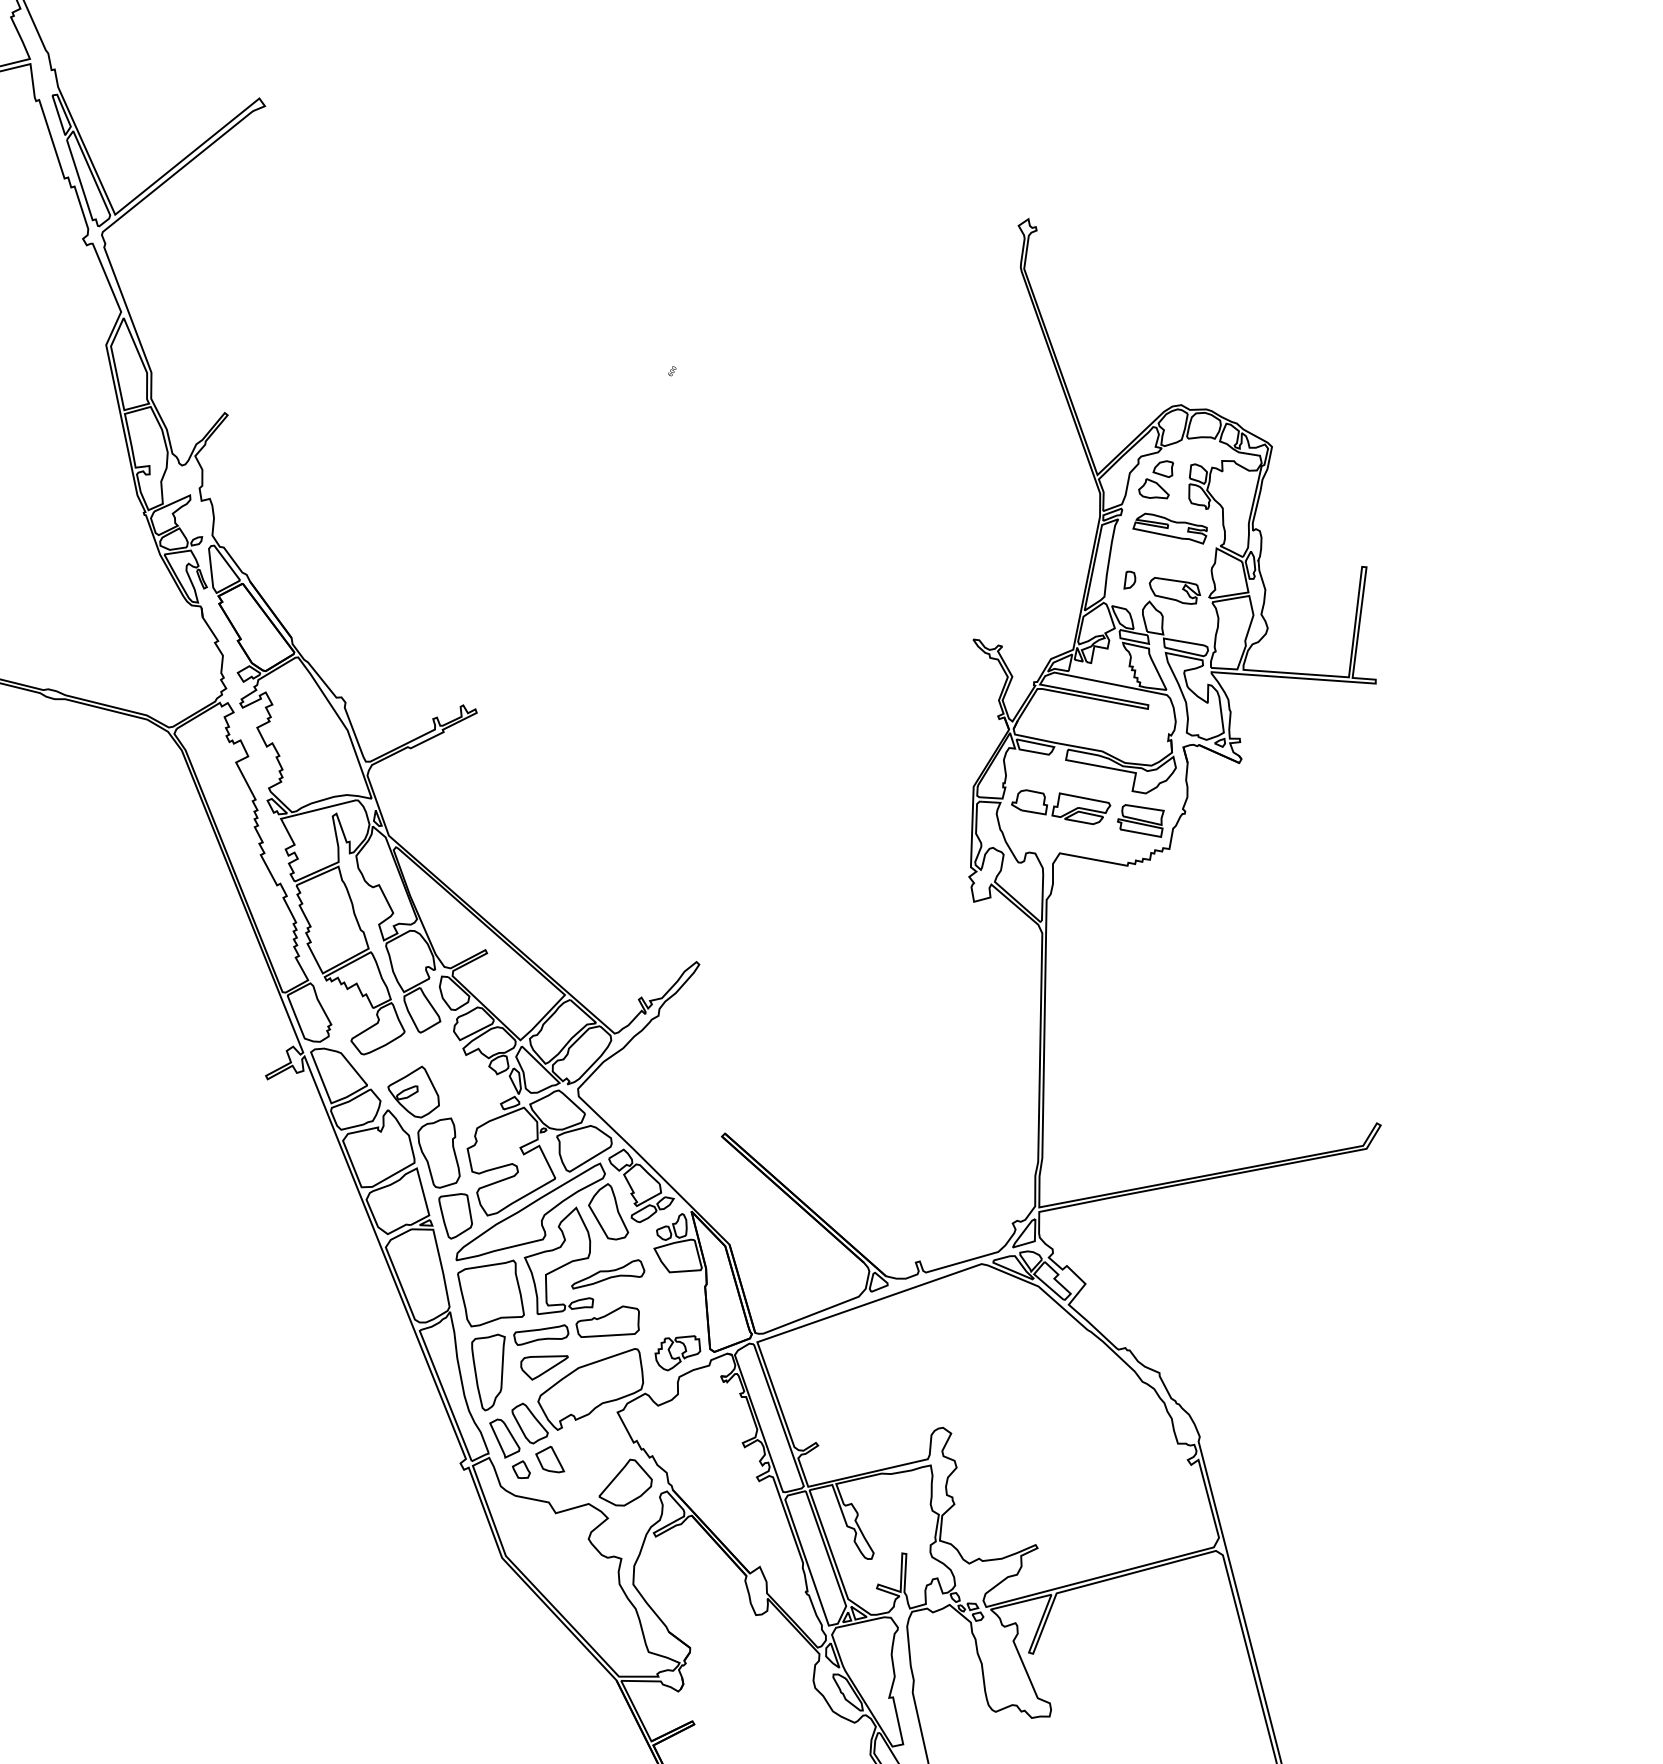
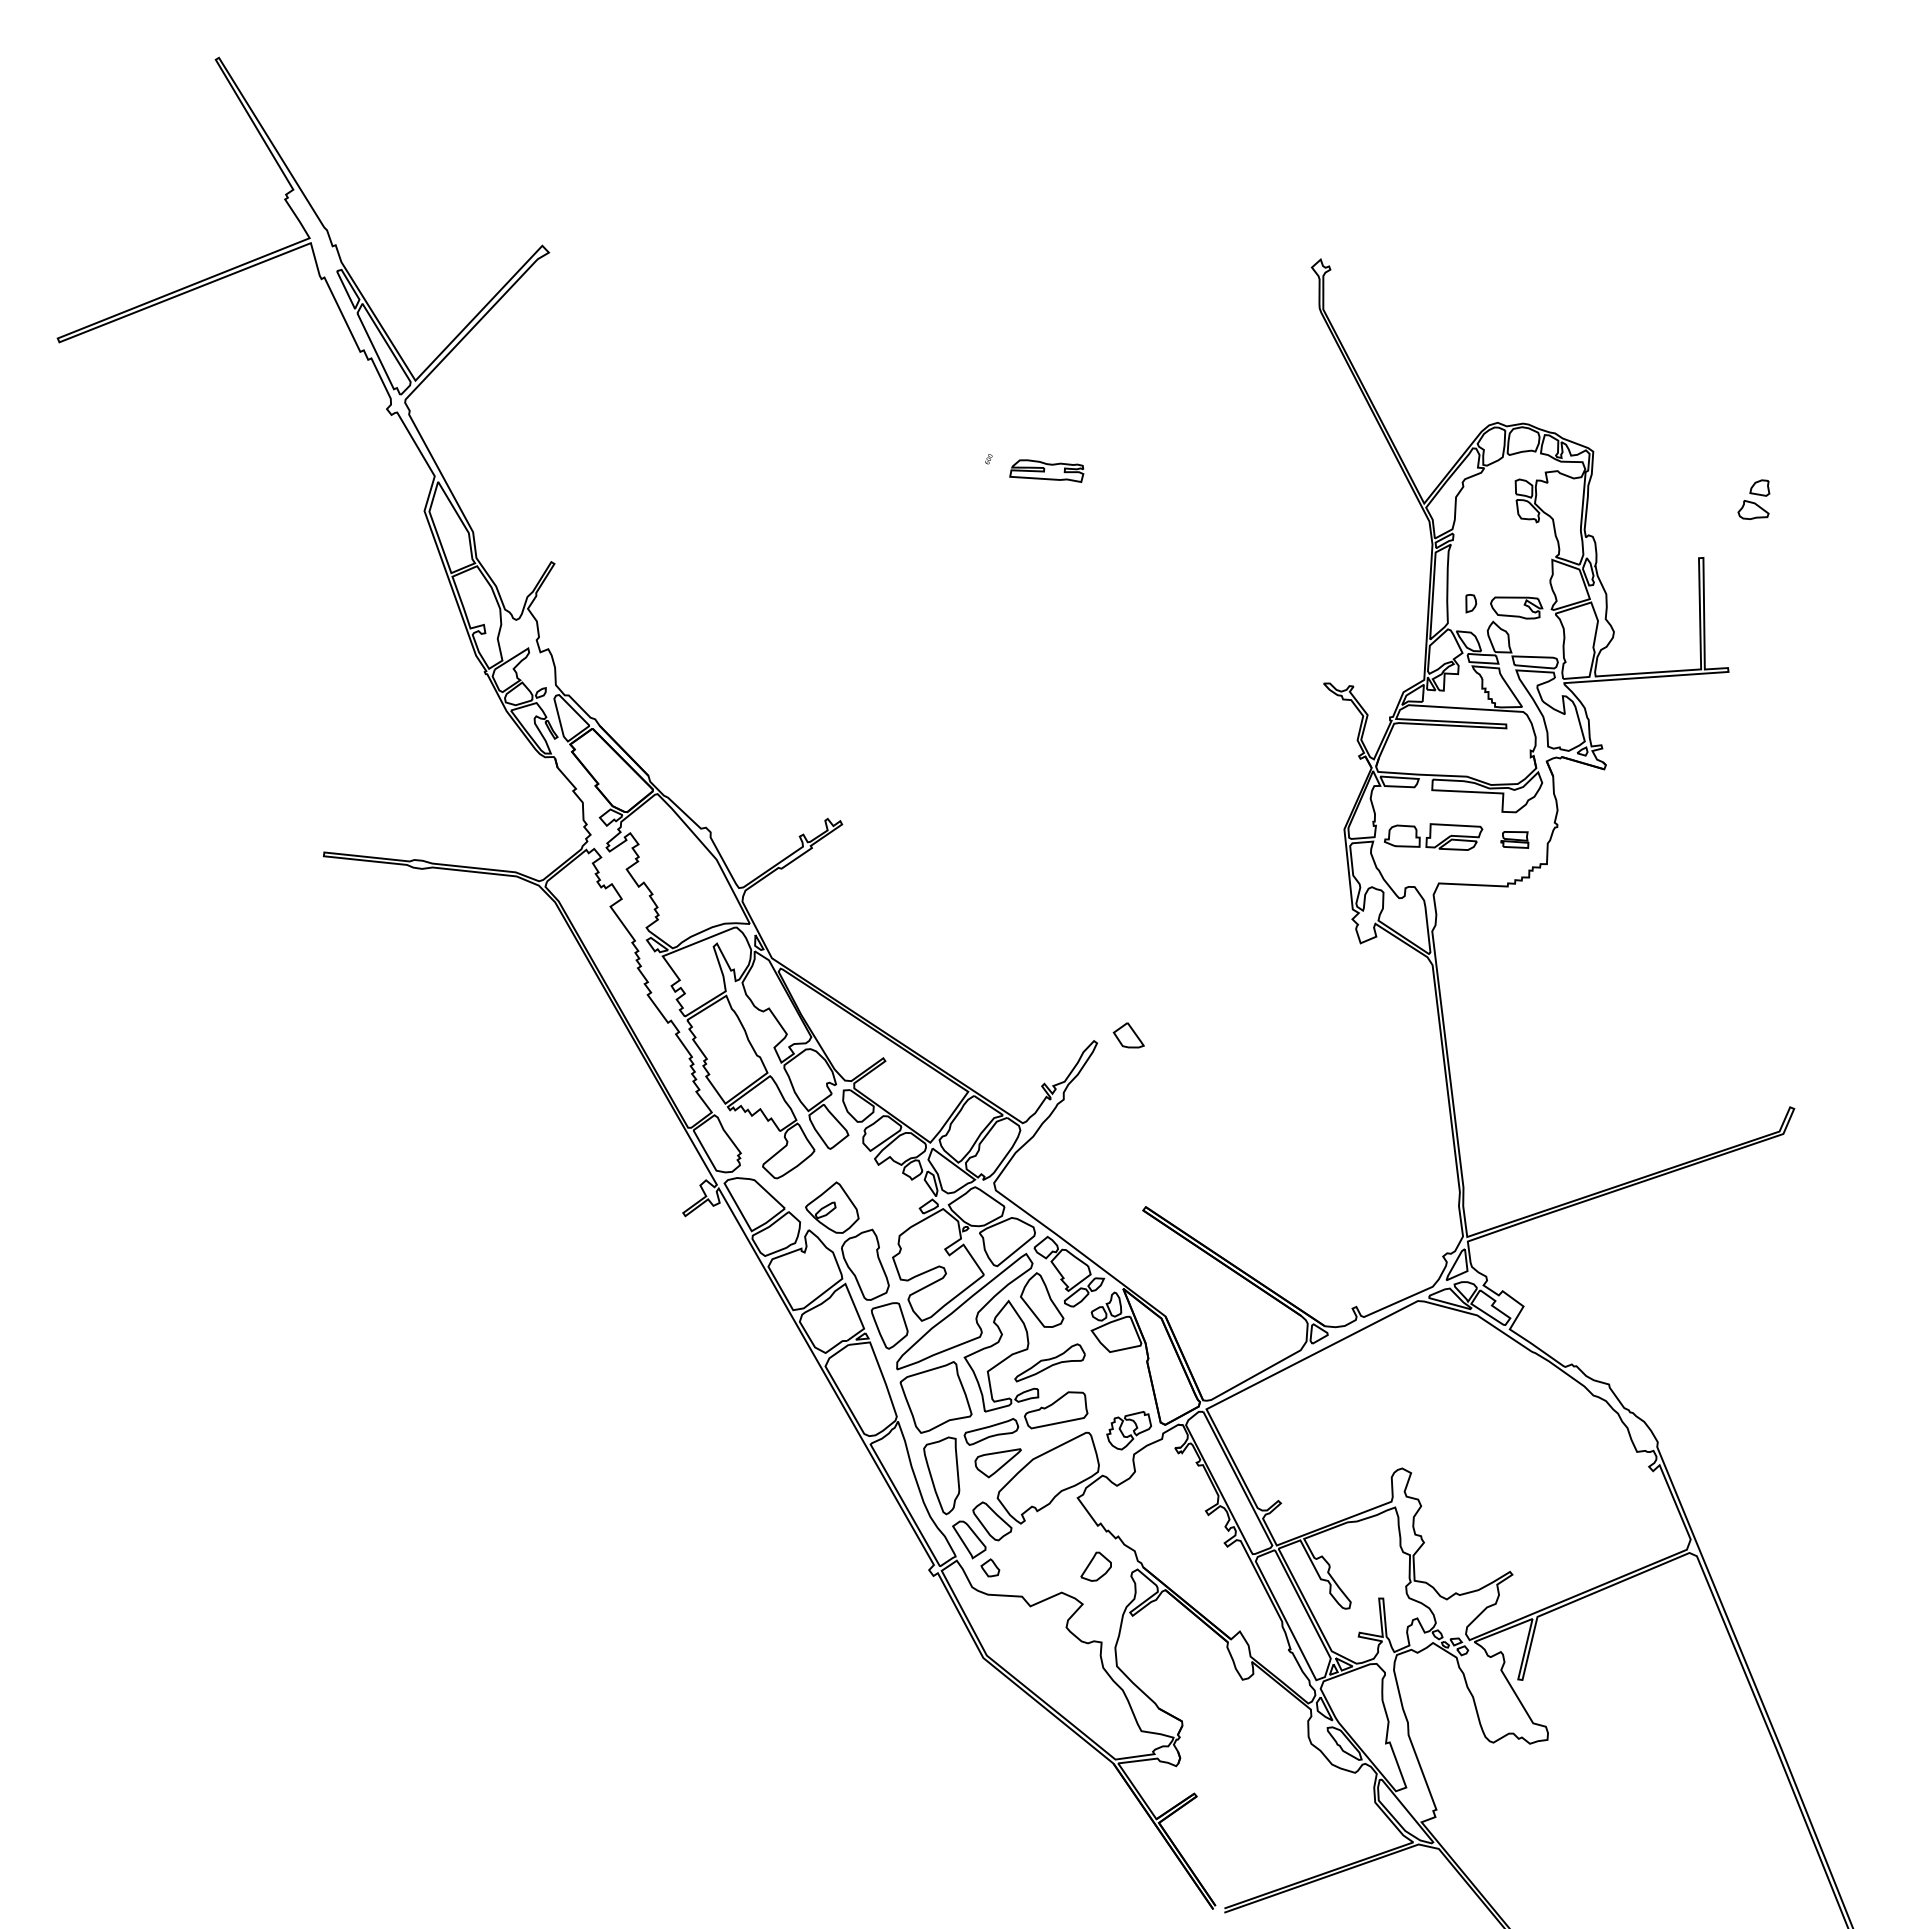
part: (1155, 479) -> (1753, 499), moved
part: (1170, 527) -> (1046, 470), moved
part: (1140, 820) -> (1514, 839), size x0.6
part: (550, 1459) -> (1128, 1035), moved
part: (625, 1482) -> (1095, 1566), size x0.6

